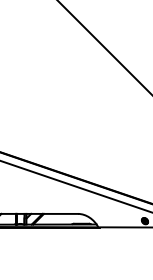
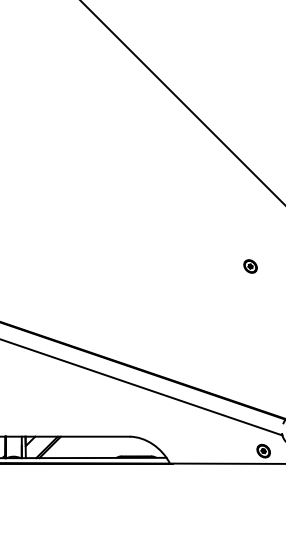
part: (138, 129) -> (250, 267), added

